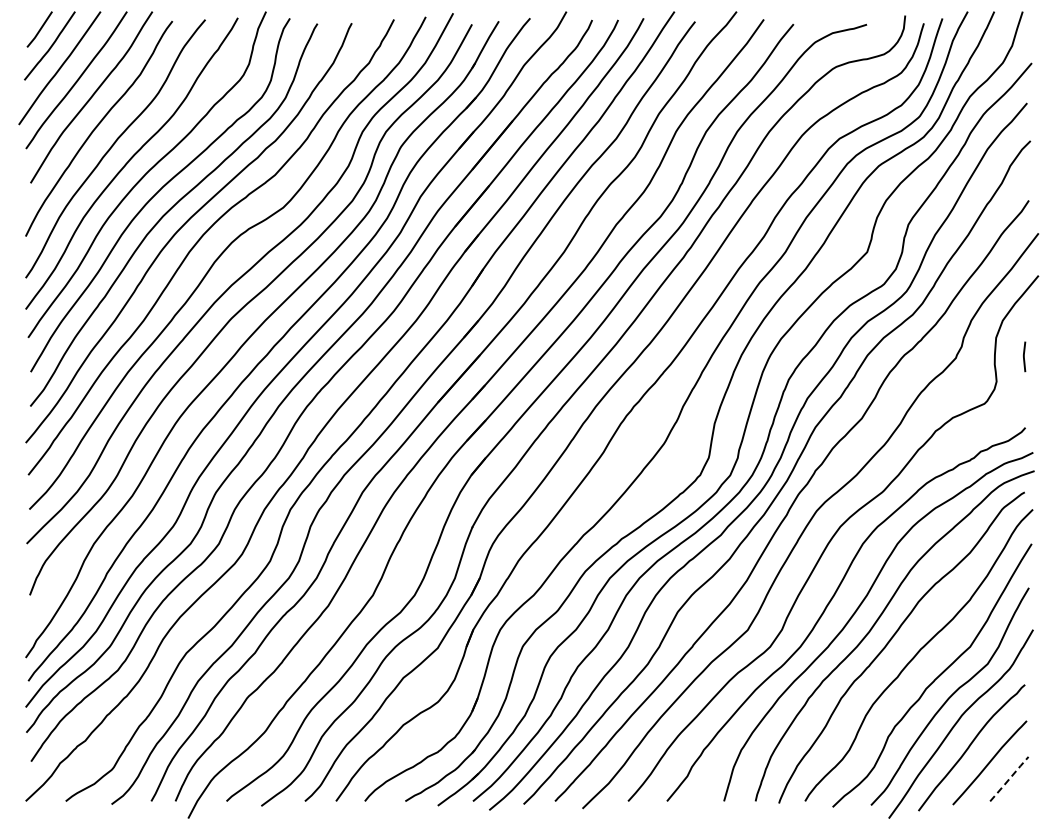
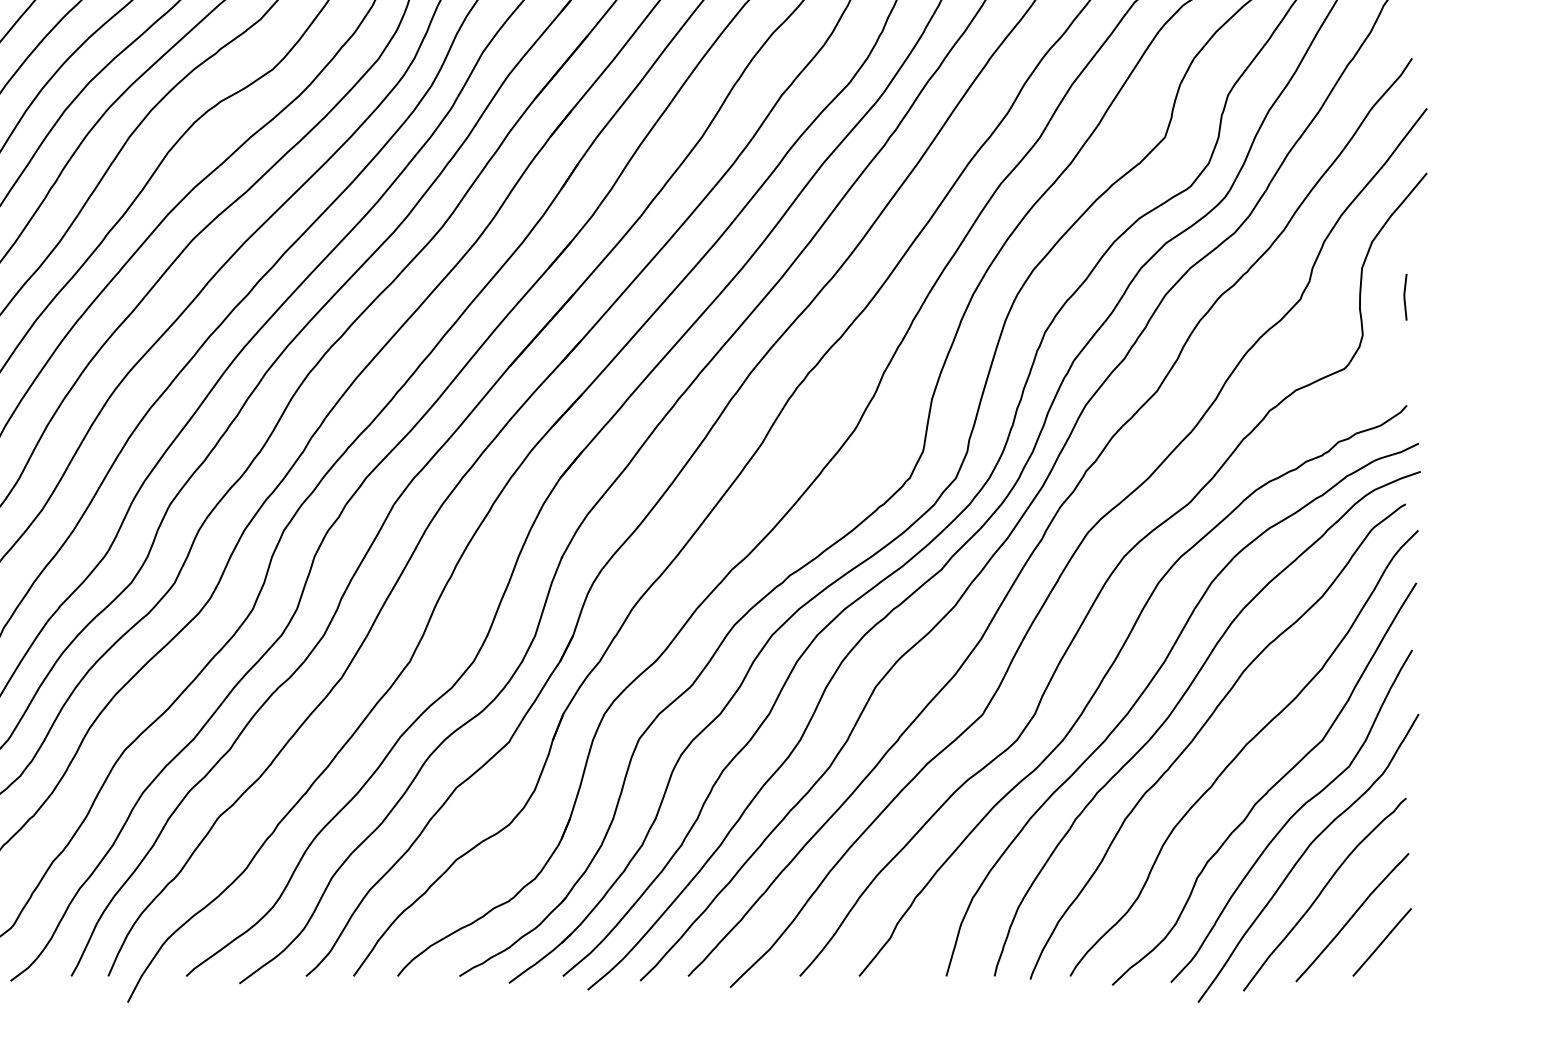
line: (1009, 778) -> (1382, 941), dashed -> solid

